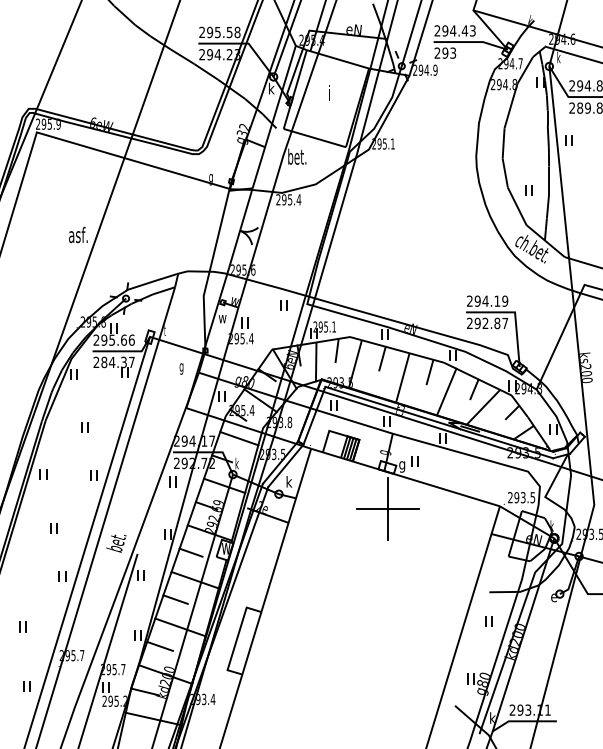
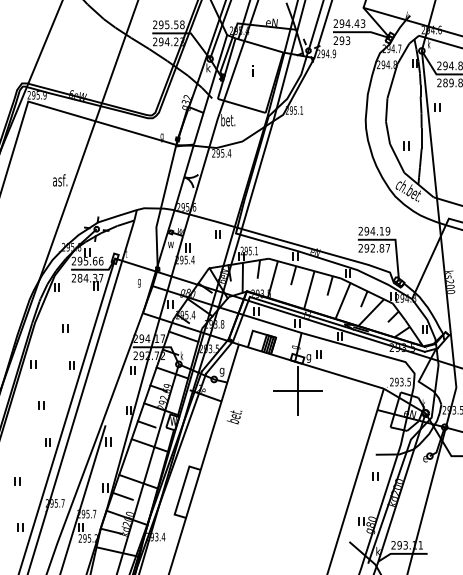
text: (289, 483) -> (222, 371), k -> g
text: (116, 543) -> (234, 417), moved
line: (175, 599) -> (134, 460), removed

